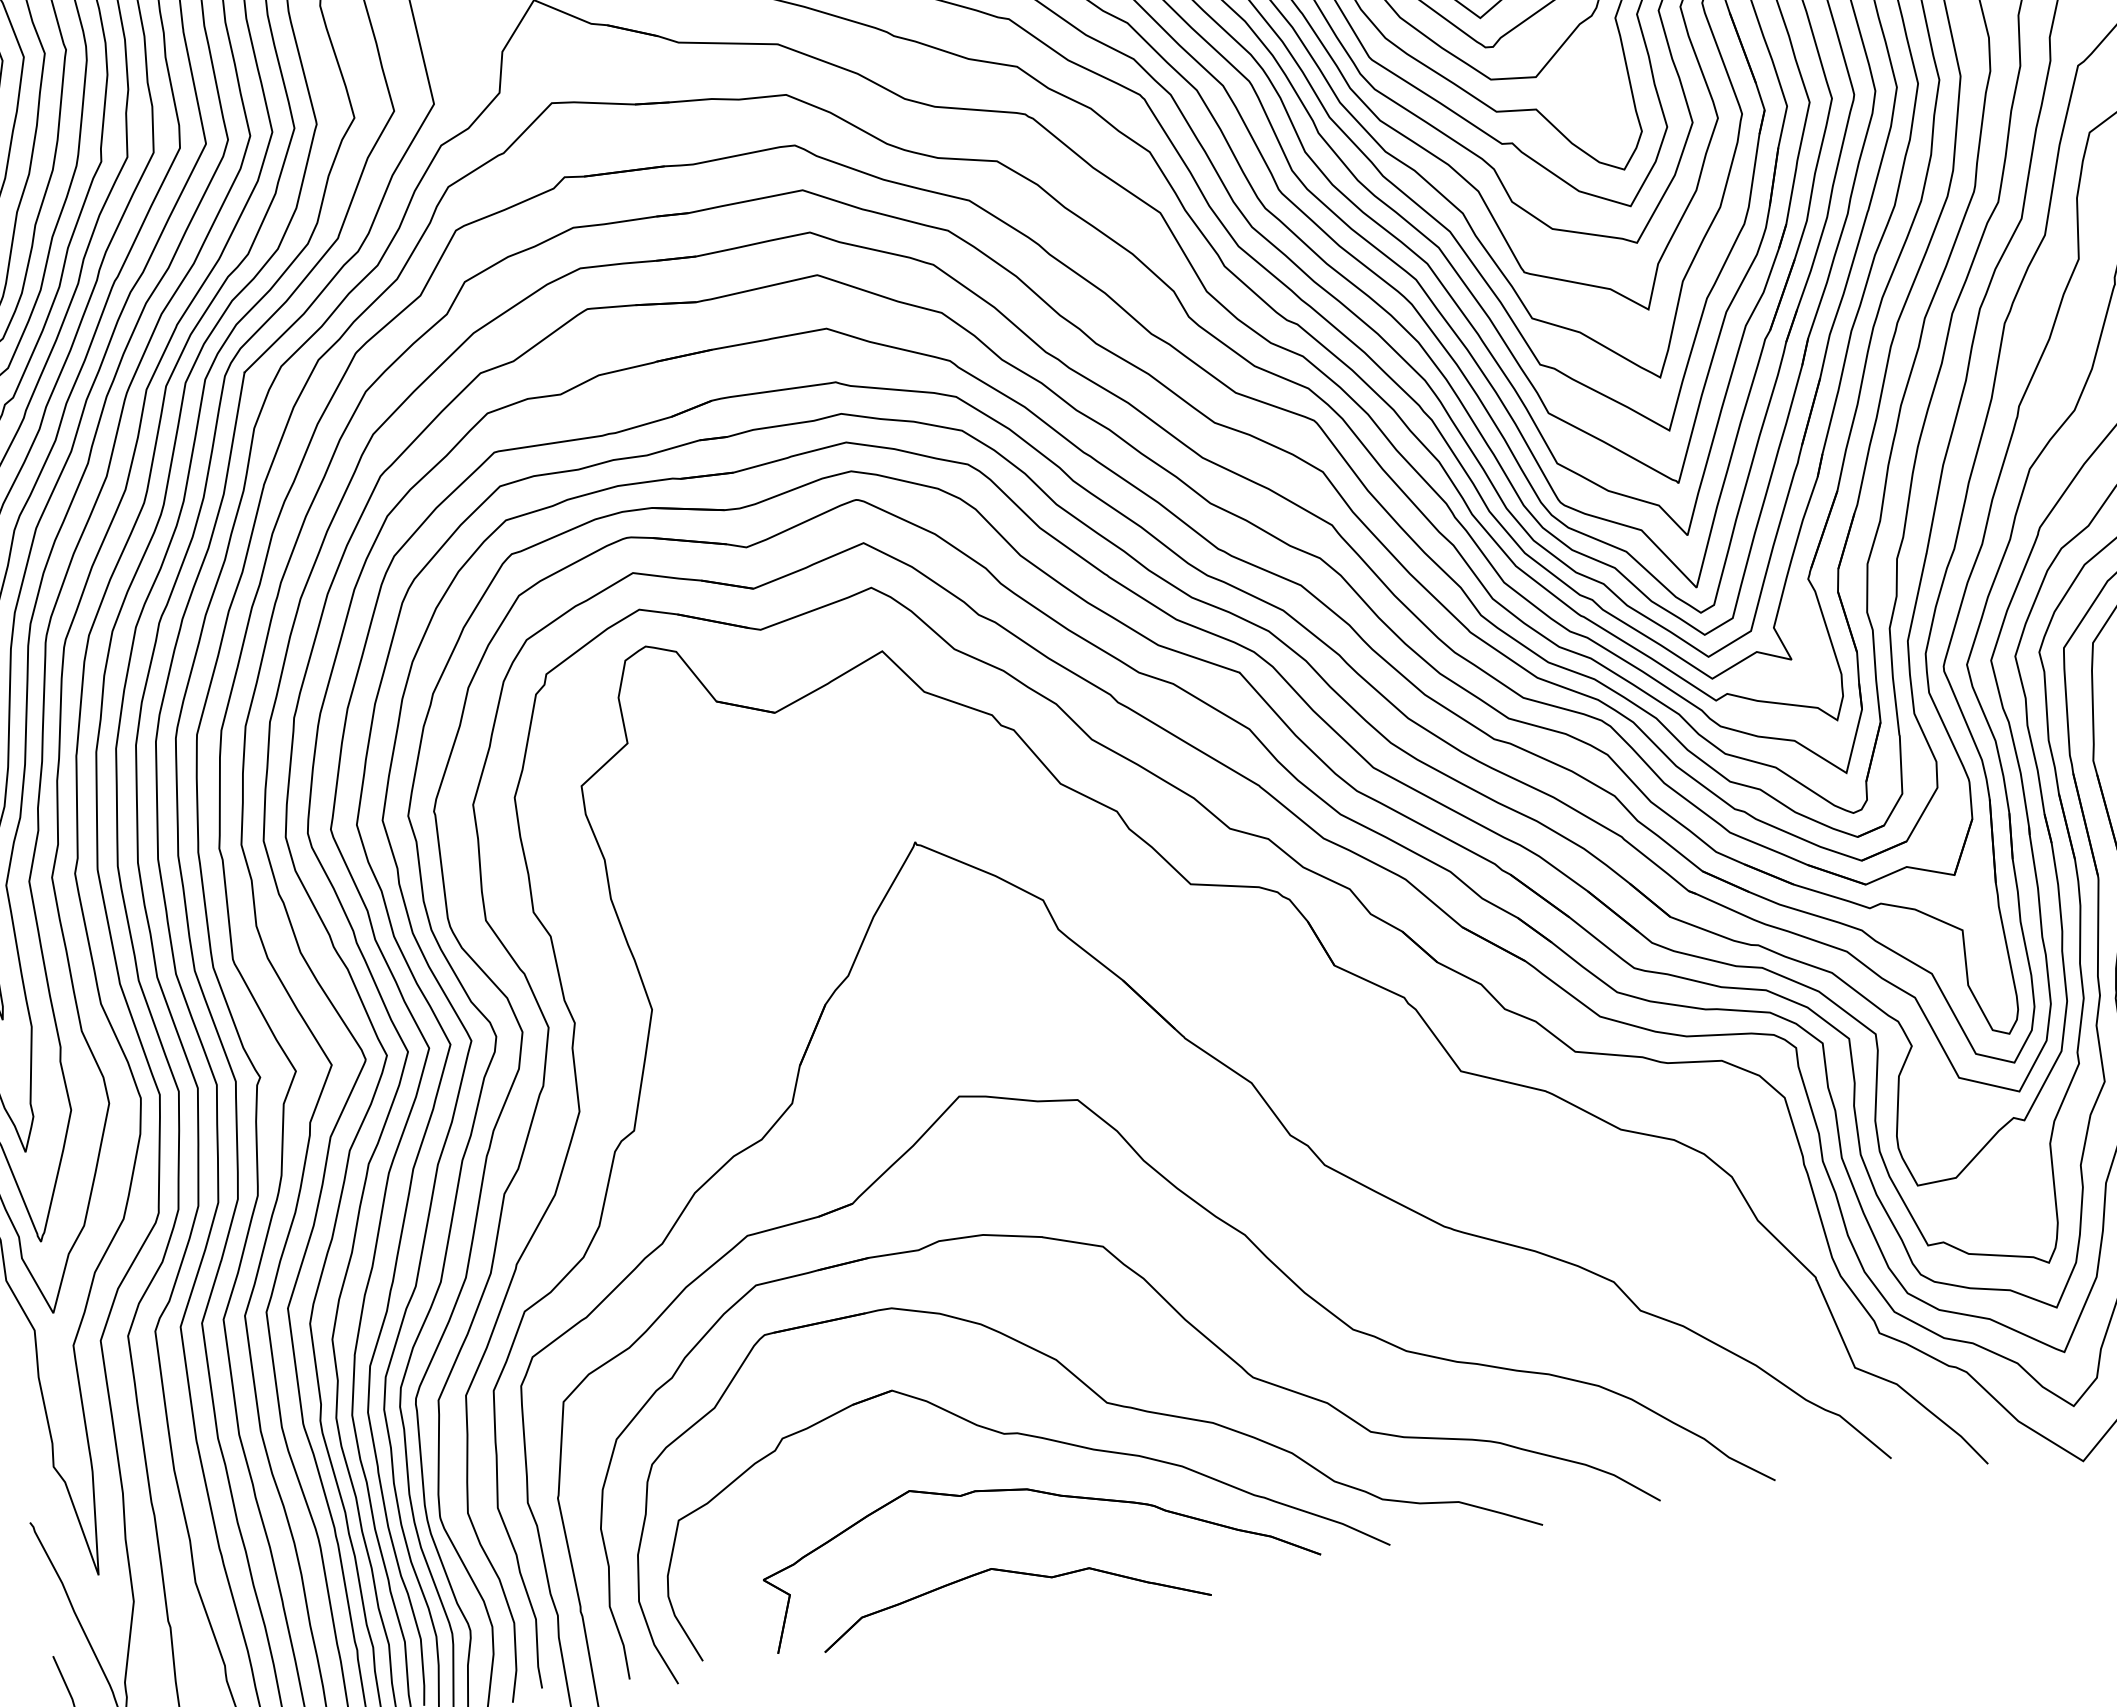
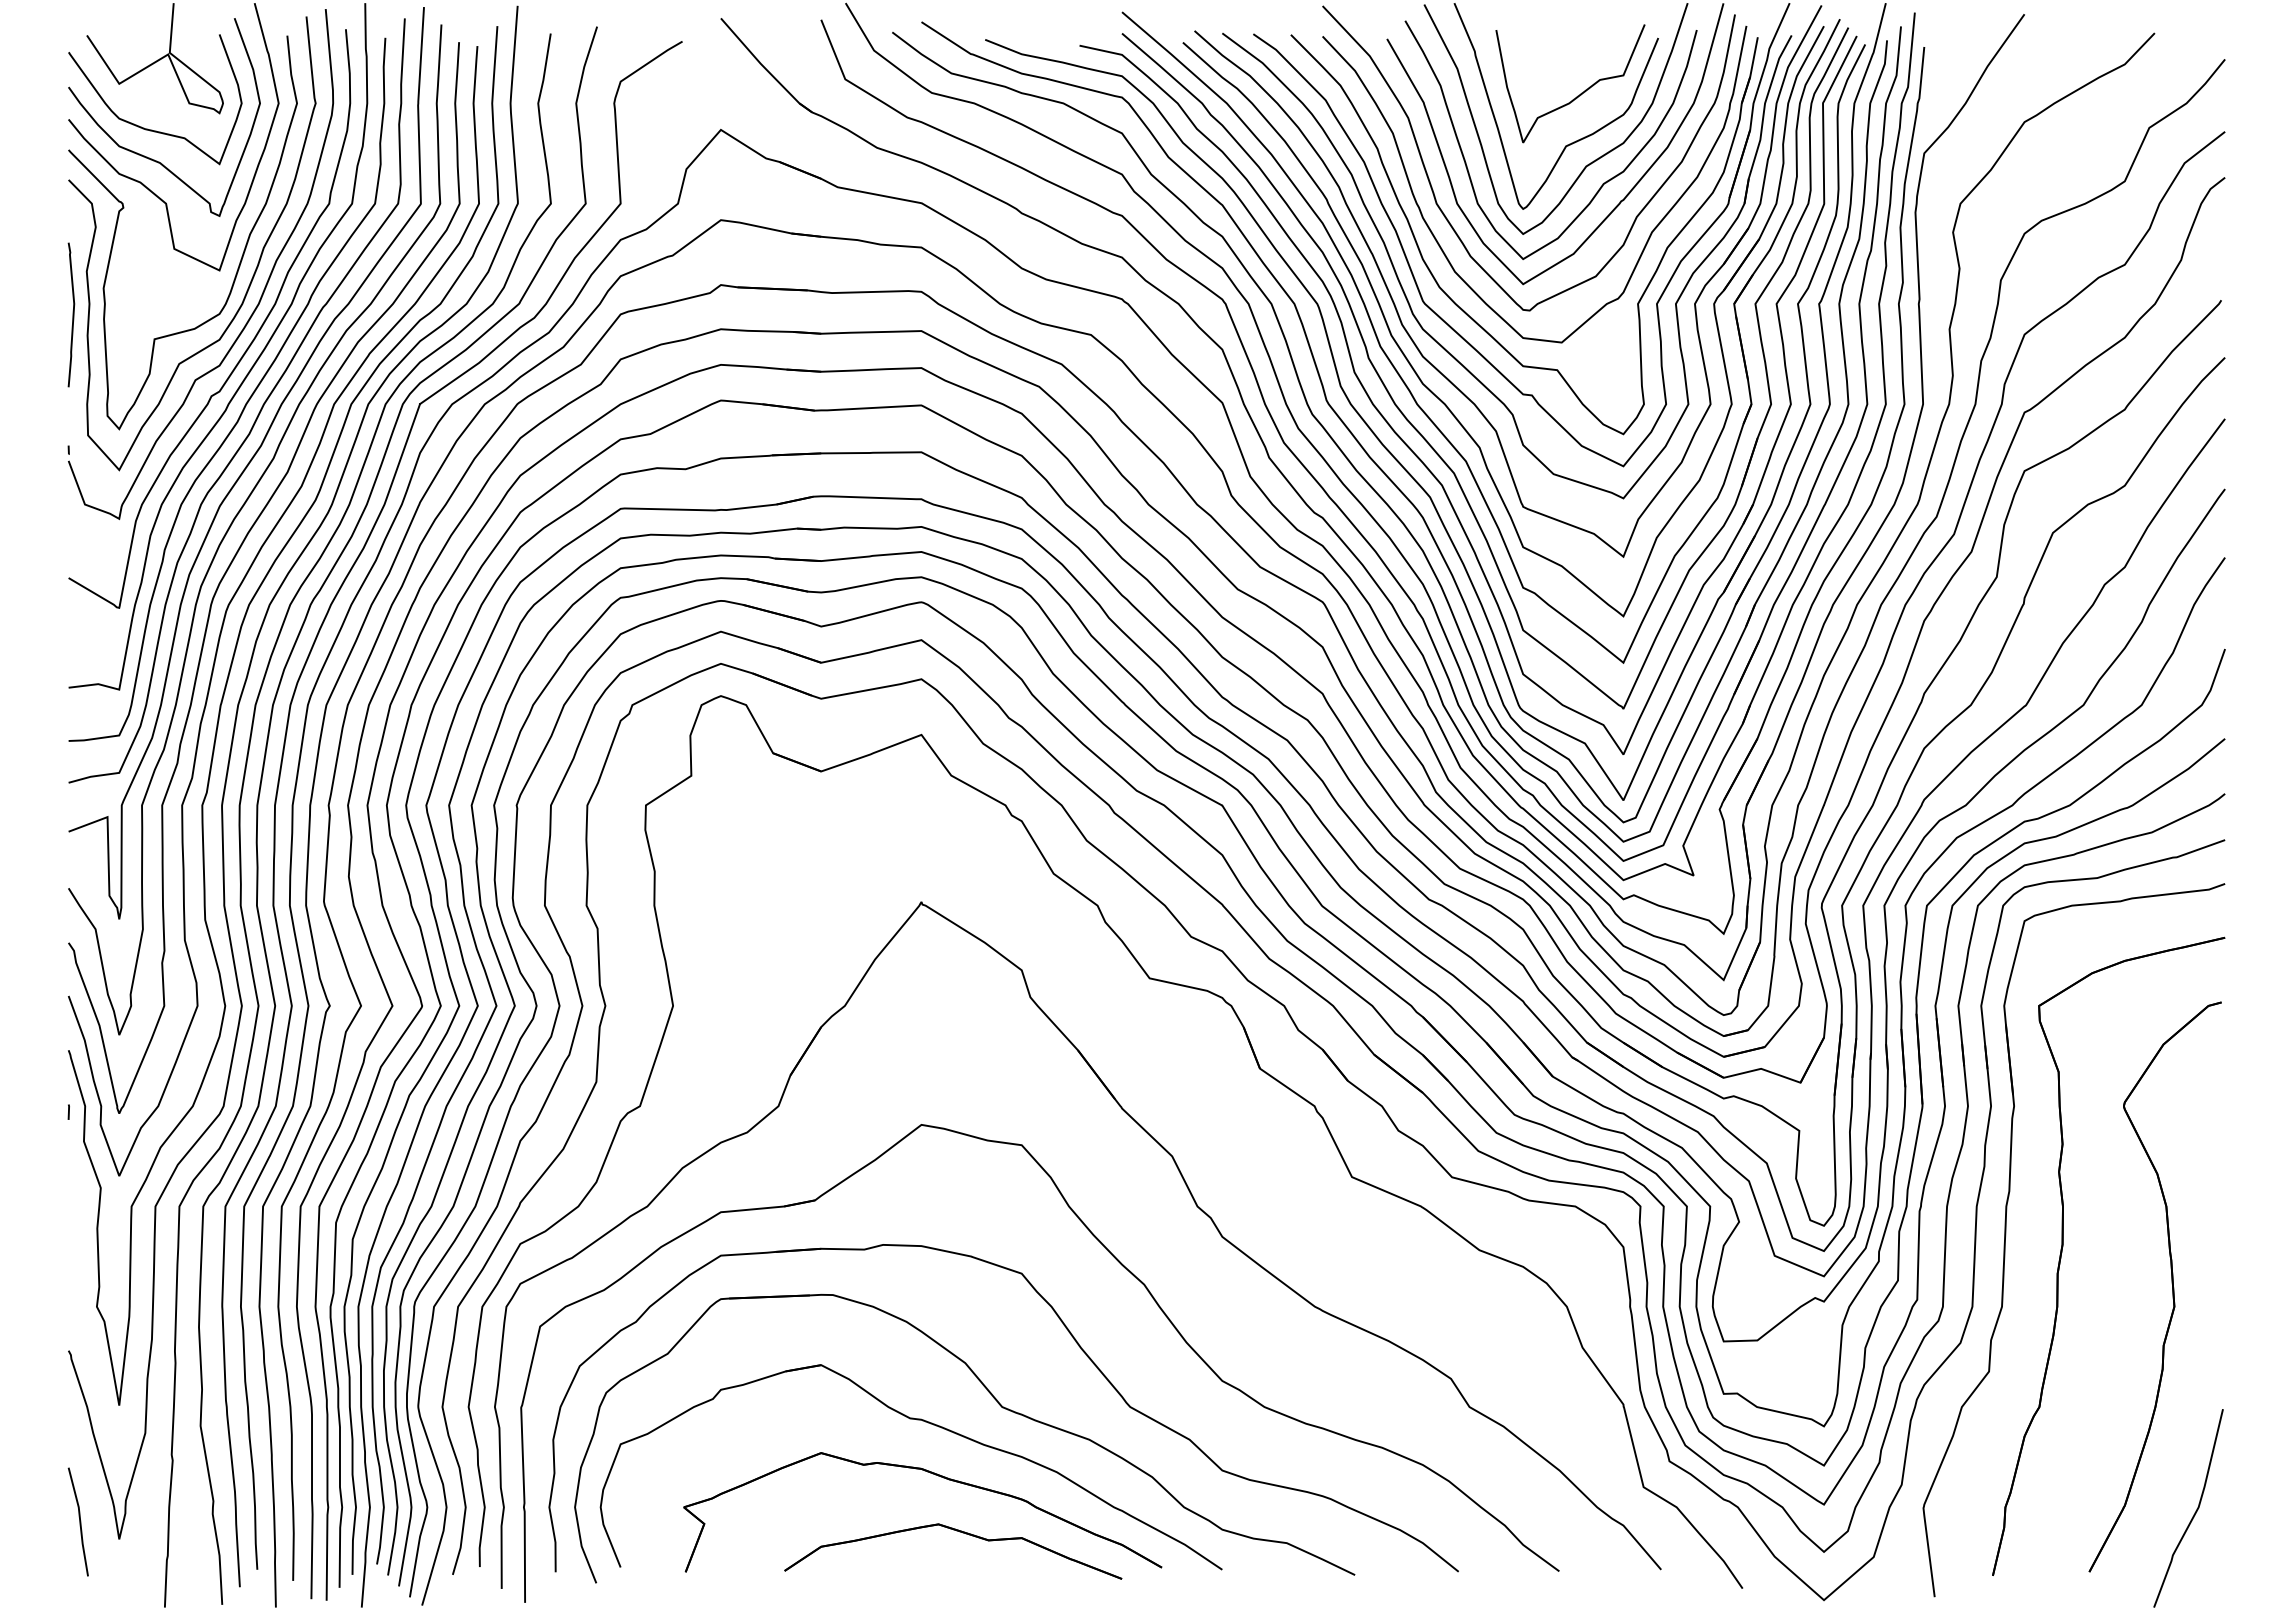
part: (1016, 1574) -> (959, 1532), moved

